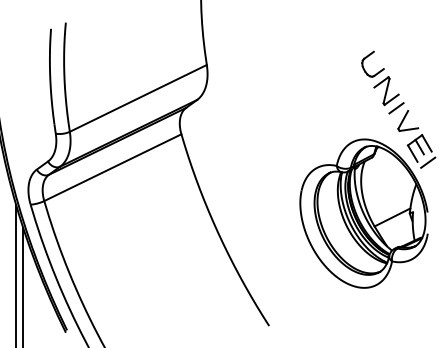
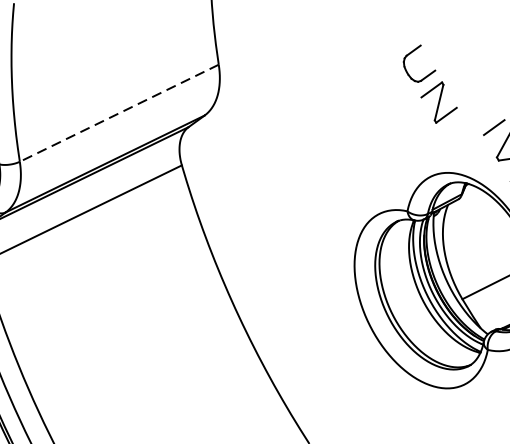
part: (380, 78) -> (430, 84), moved
line: (137, 98) -> (118, 113), solid -> dashed

